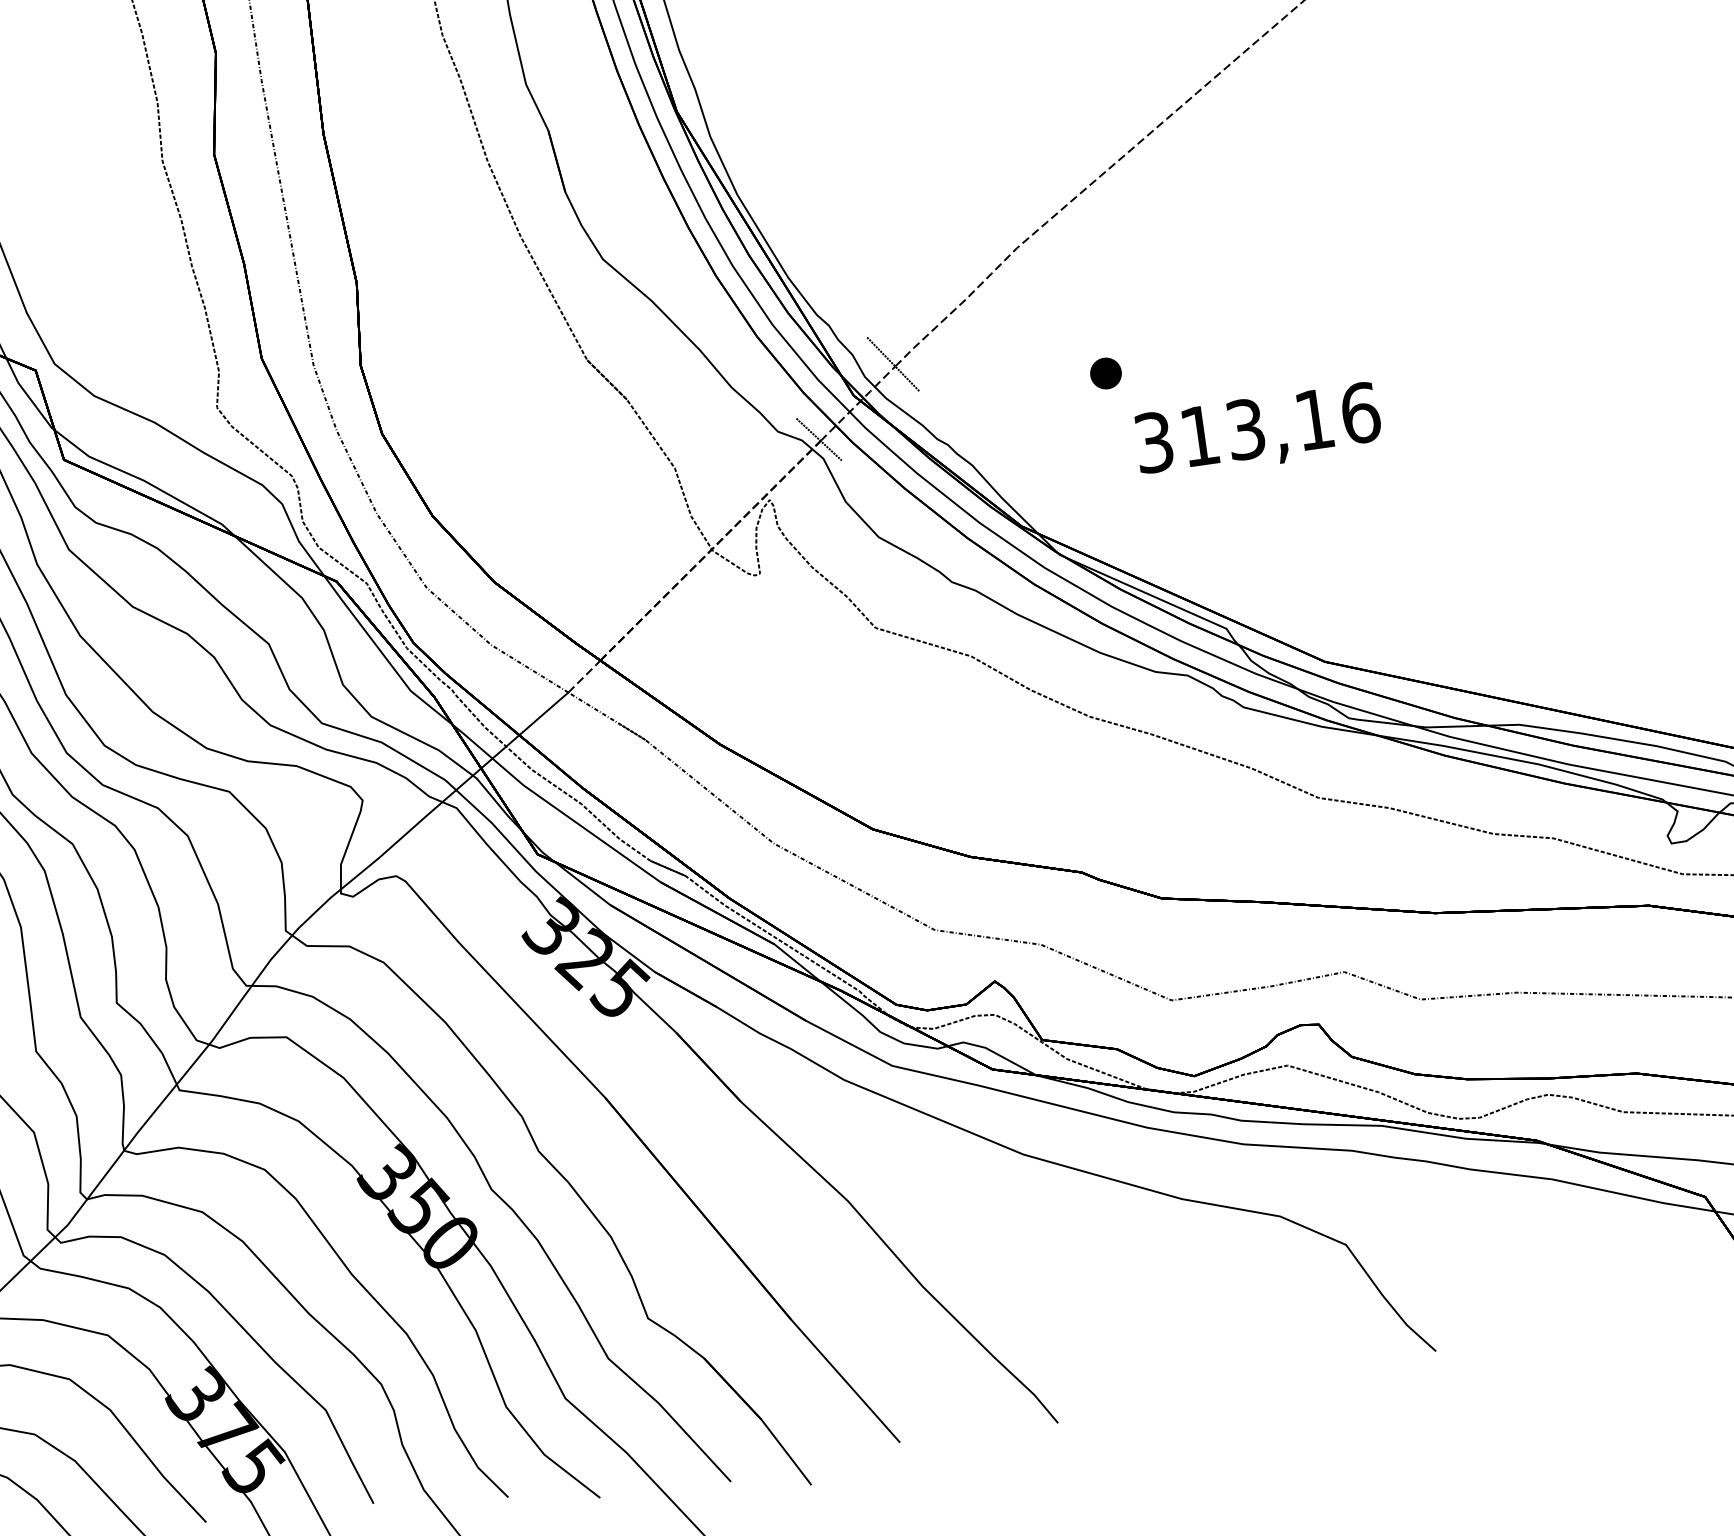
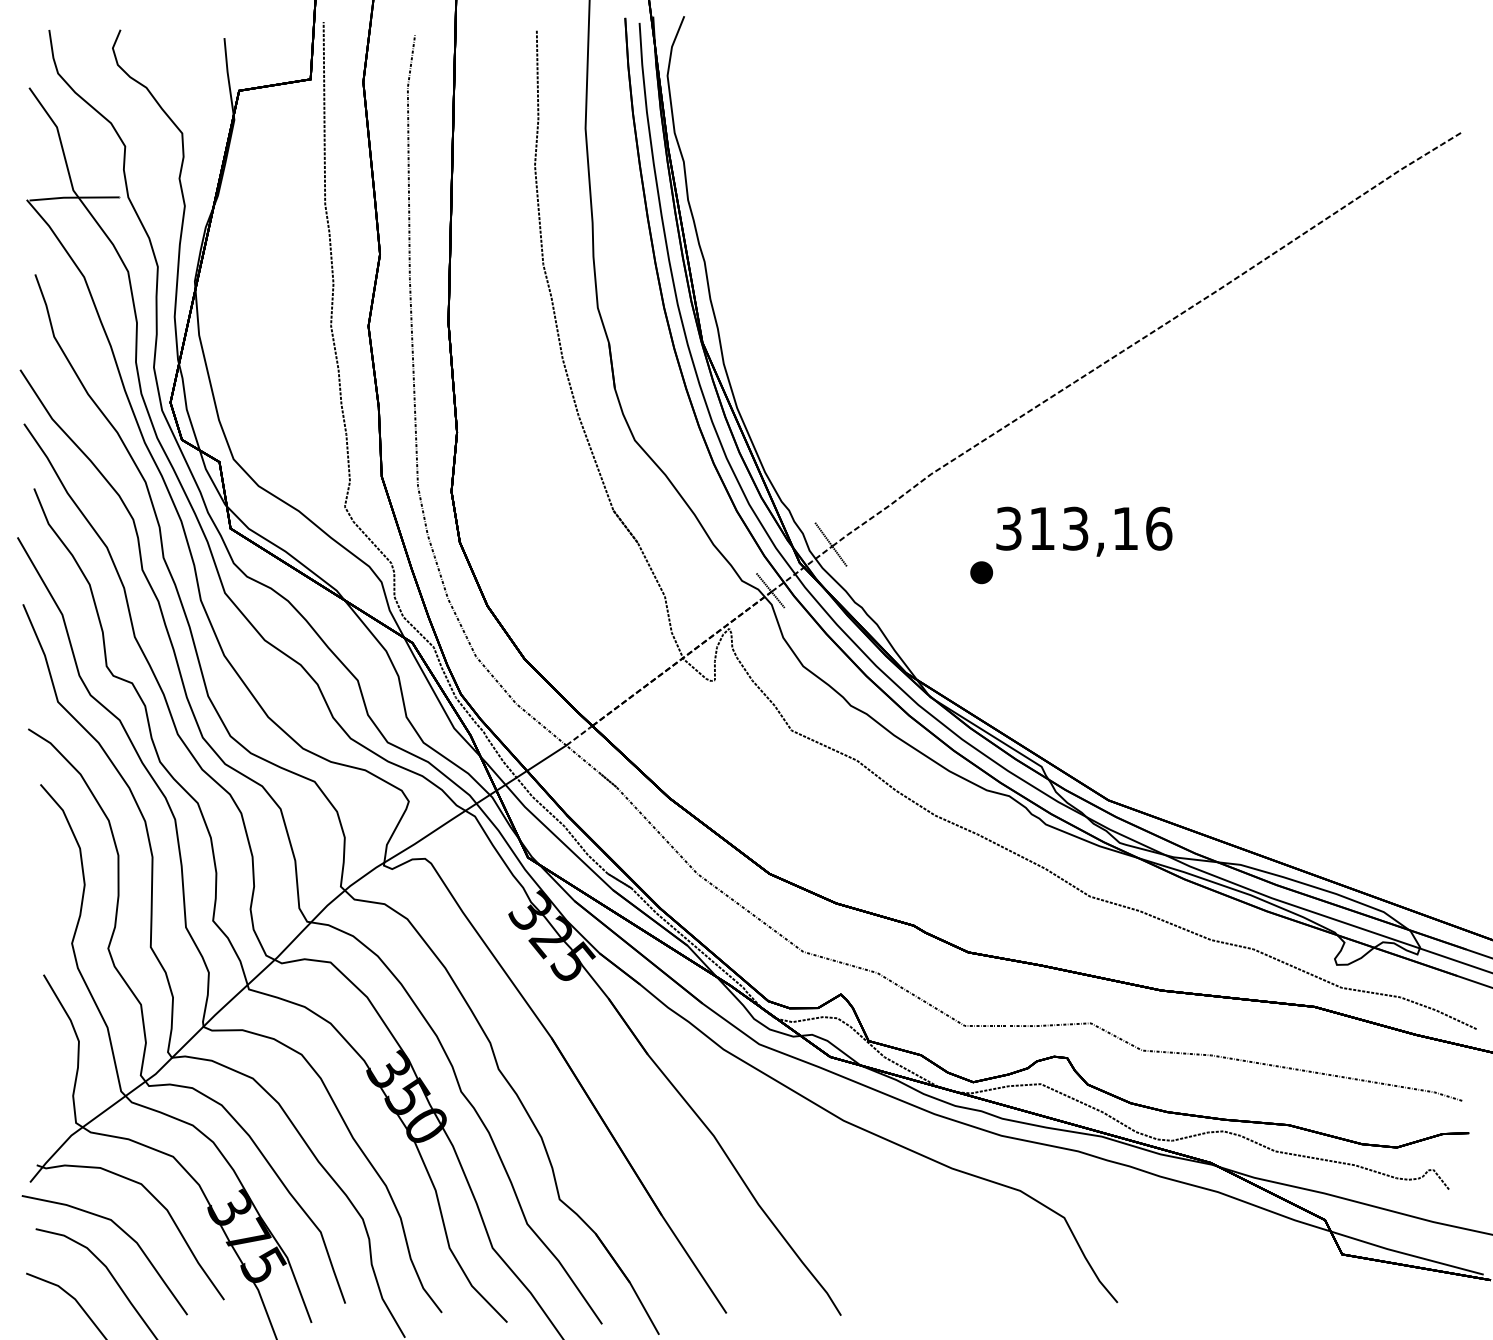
text: (1258, 431) -> (1084, 531), moved

